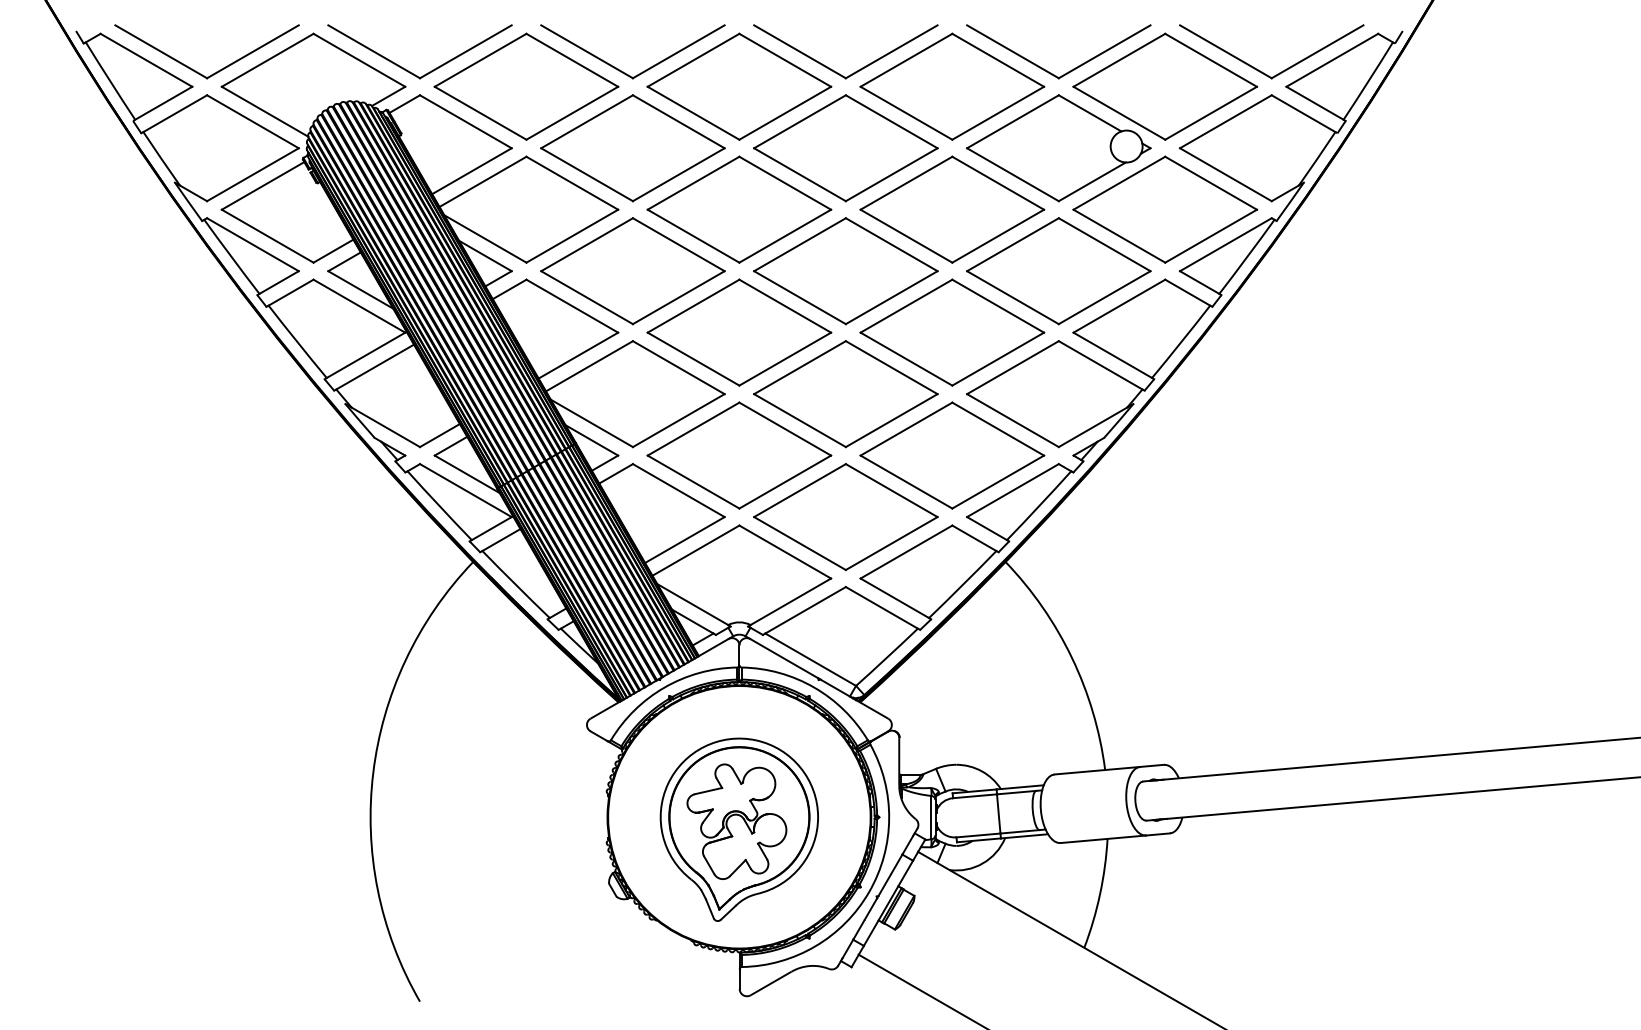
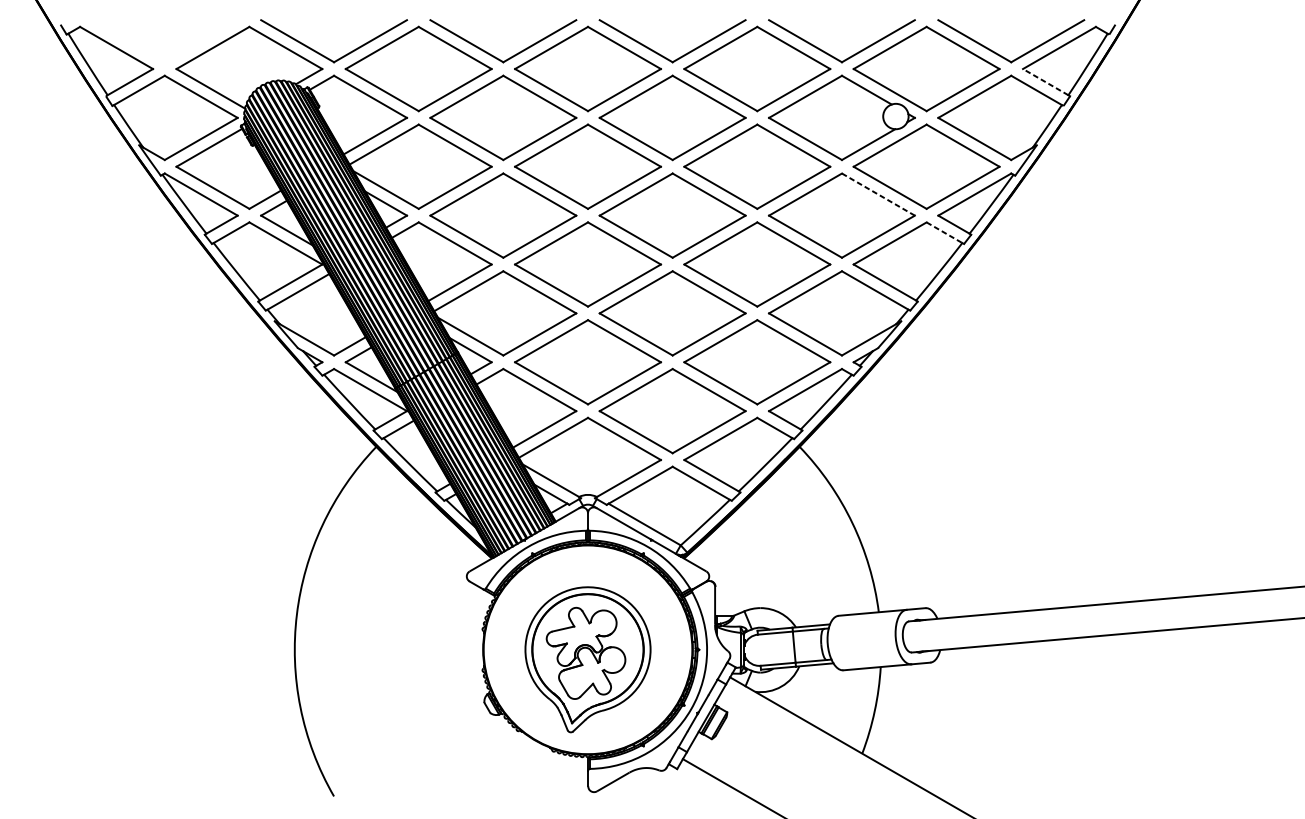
part: (194, 69) -> (154, 55), removed
line: (1315, 103) -> (1046, 82), solid -> dashed
line: (1104, 244) -> (878, 194), solid -> dashed
line: (1187, 292) -> (944, 232), solid -> dashed

